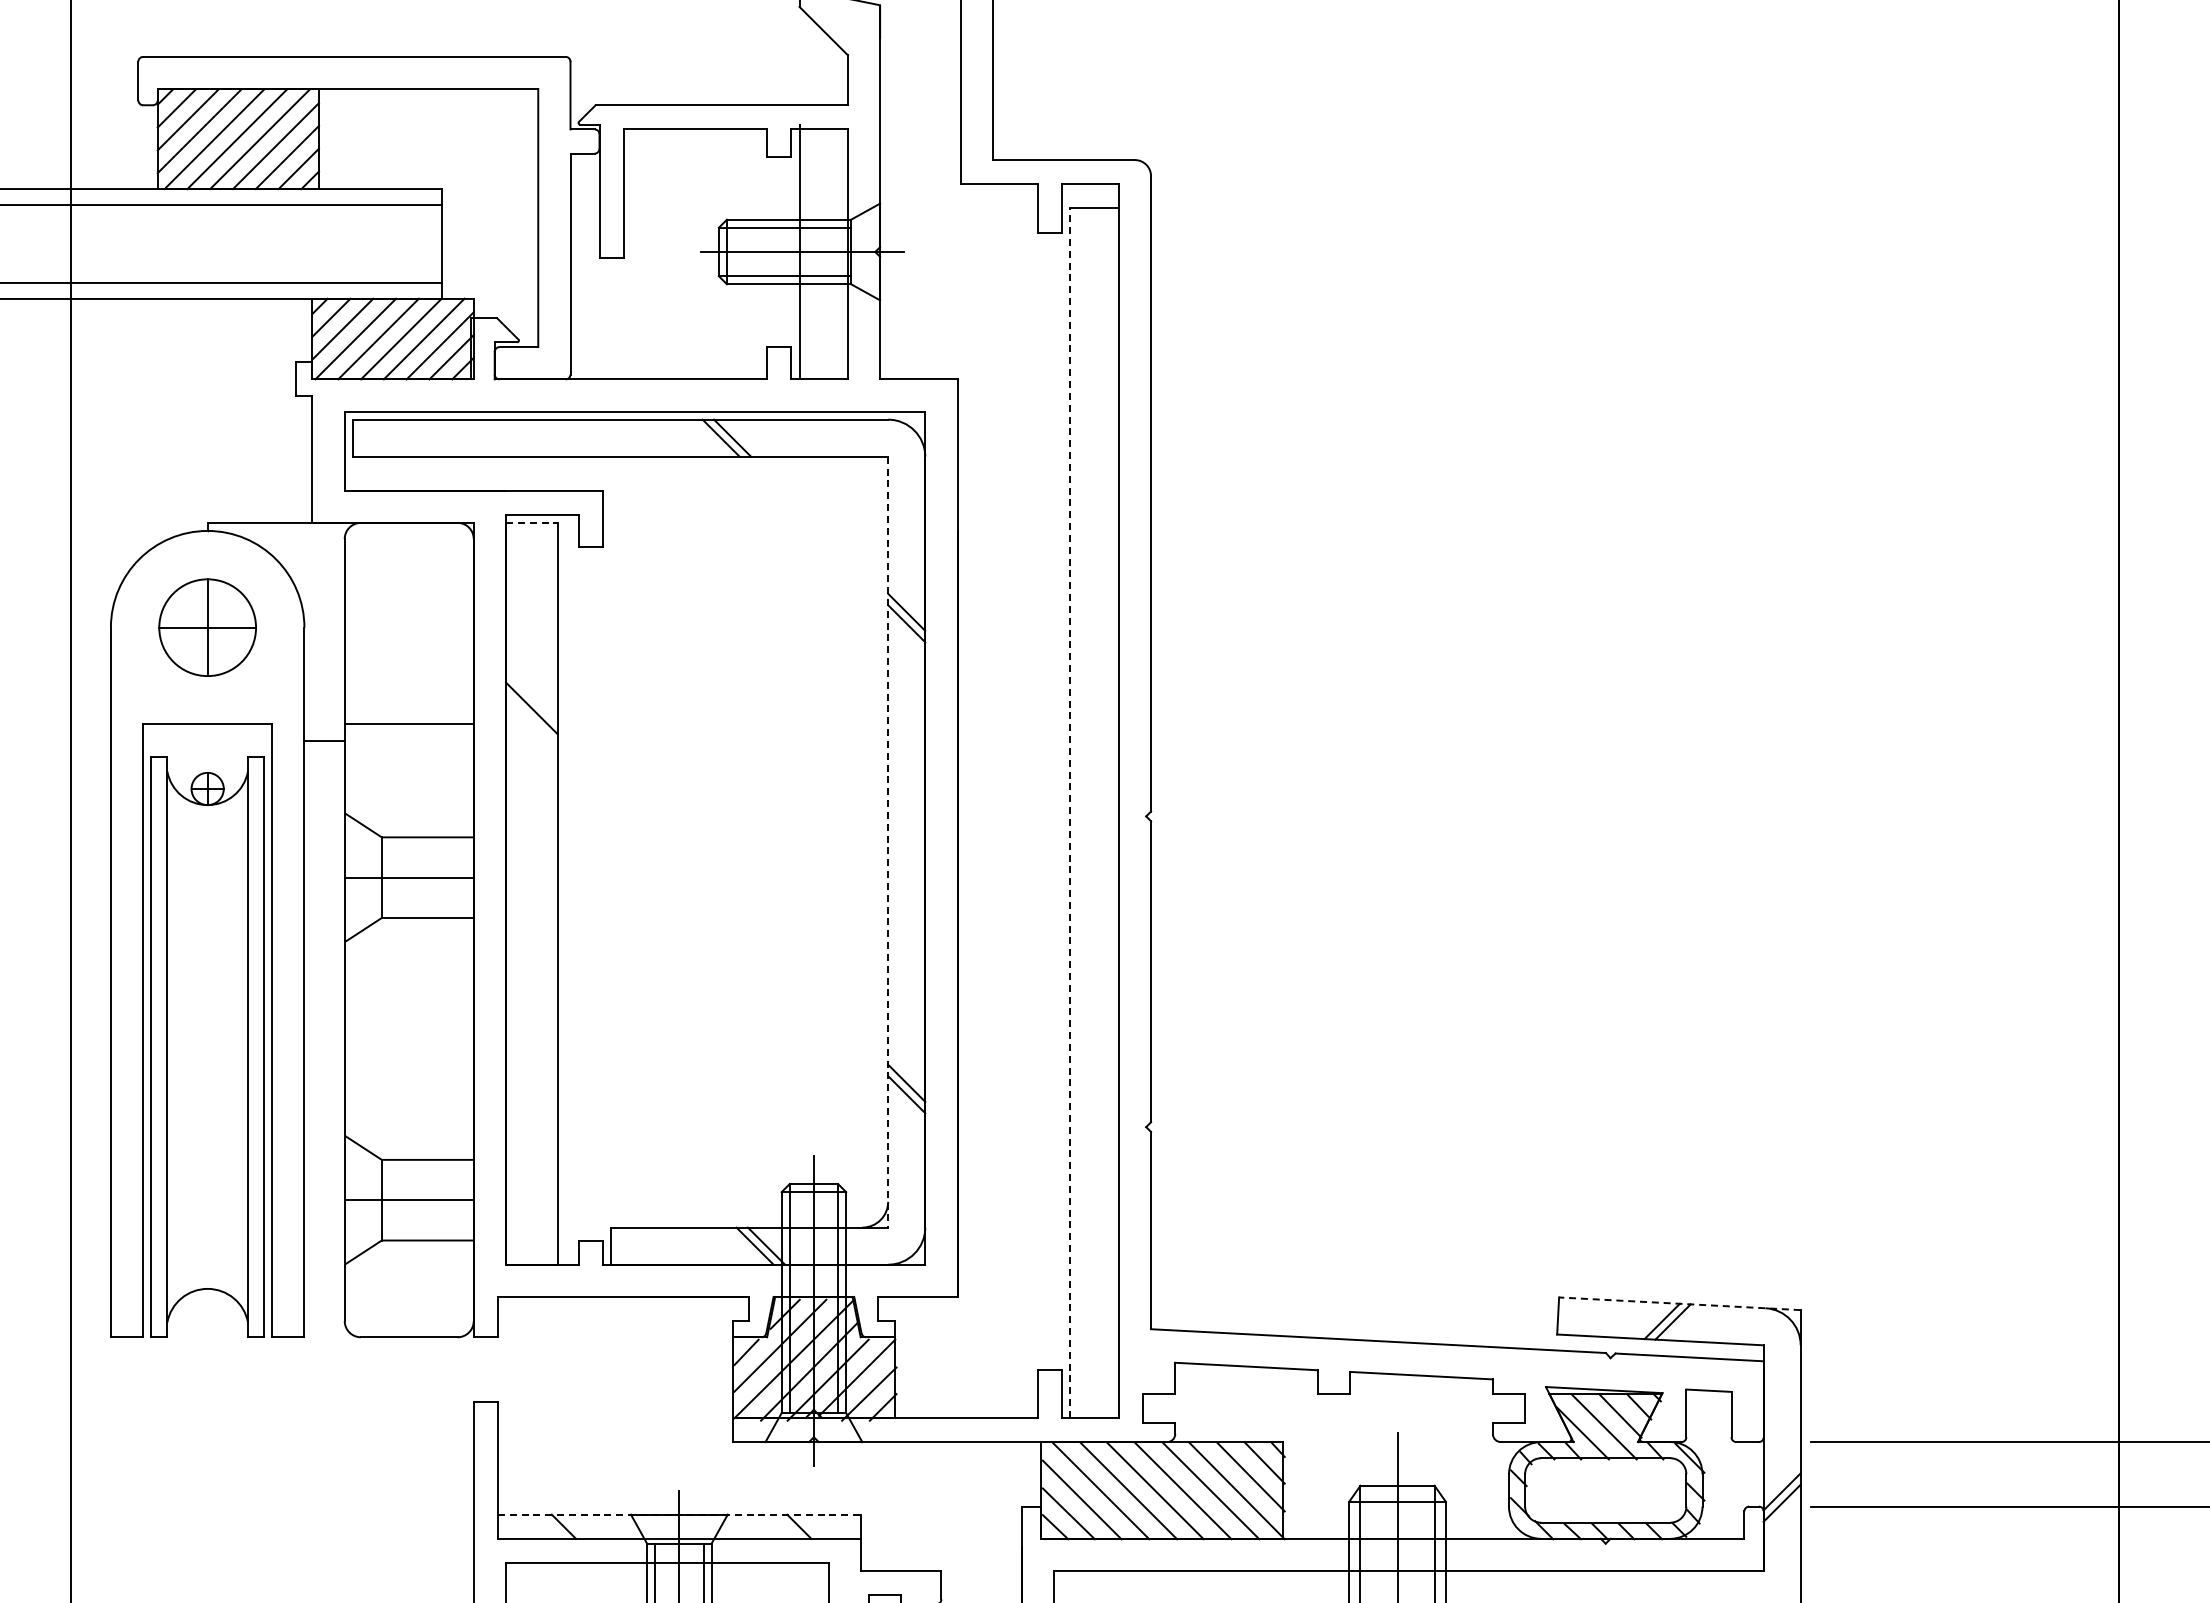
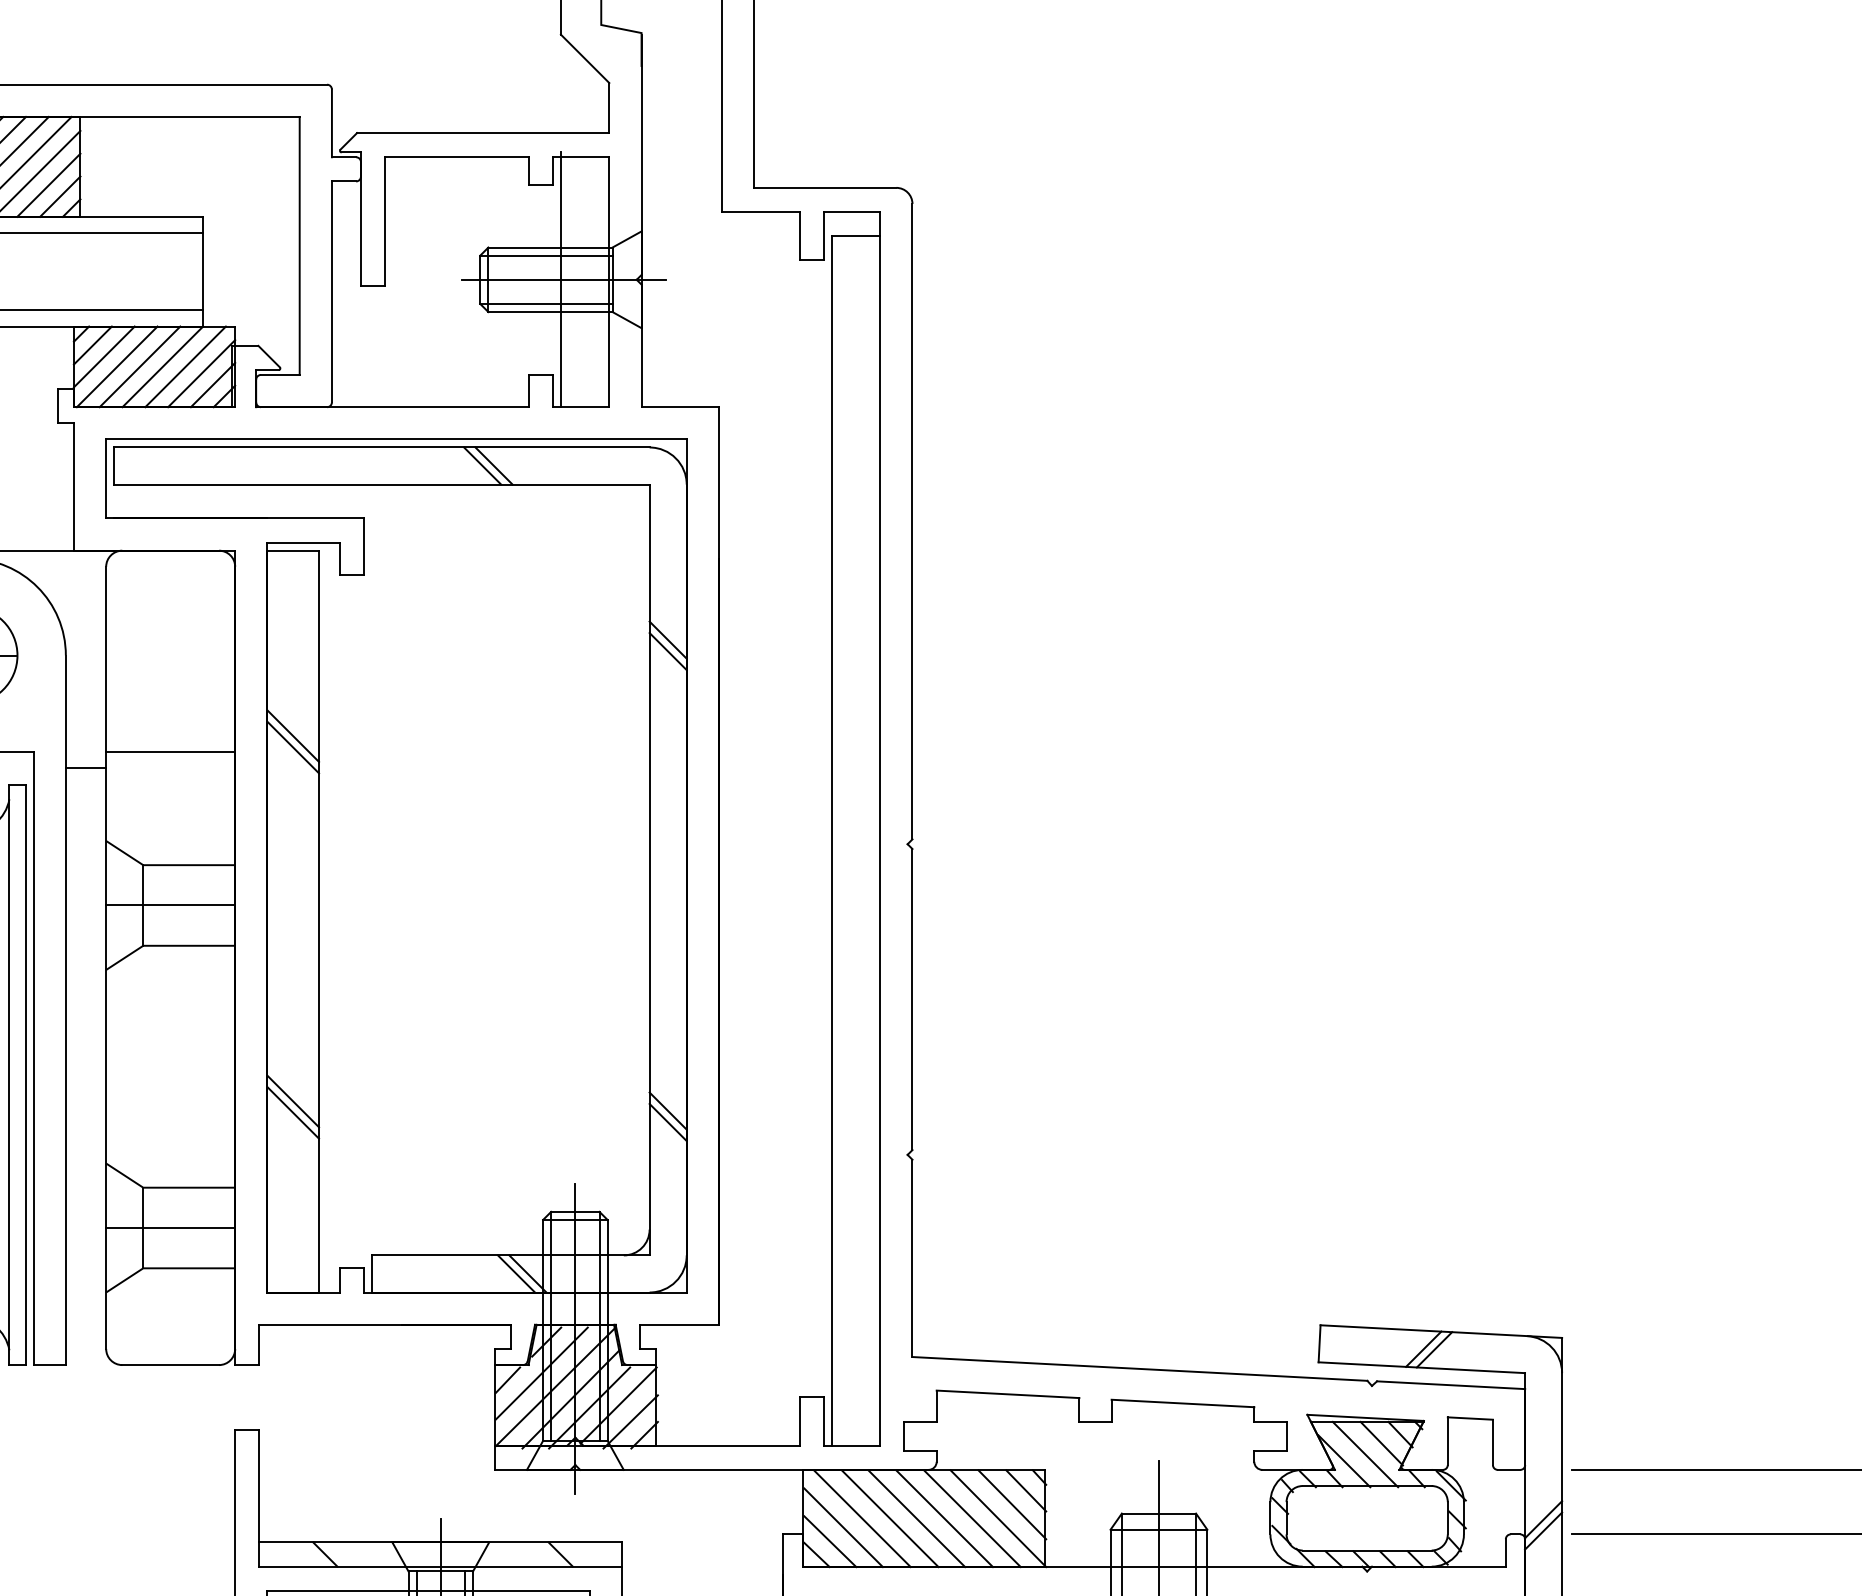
line: (531, 522) -> (292, 550), dashed -> solid
line: (531, 719) -> (292, 747), added
line: (1070, 813) -> (831, 841), dashed -> solid
line: (888, 842) -> (649, 870), dashed -> solid
line: (531, 1073) -> (292, 1101), added
line: (531, 1084) -> (292, 1112), added
line: (1679, 1303) -> (1440, 1331), dashed -> solid
line: (679, 1514) -> (440, 1542), dashed -> solid

